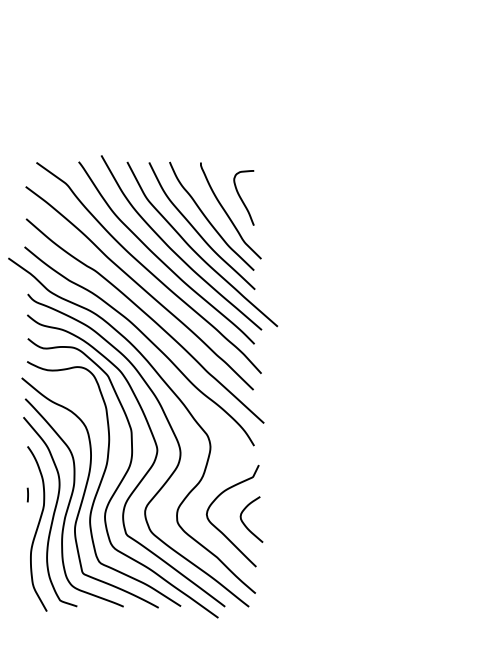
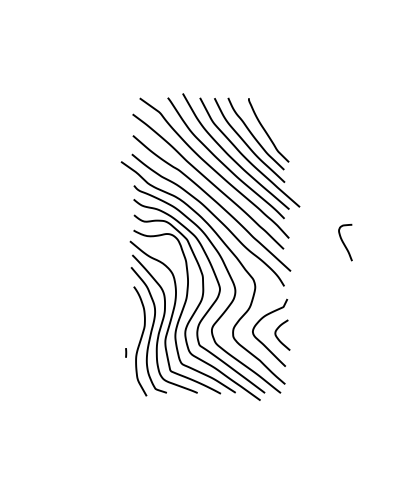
curve: (242, 197) -> (344, 242), moved
curve: (28, 494) -> (126, 352), moved

